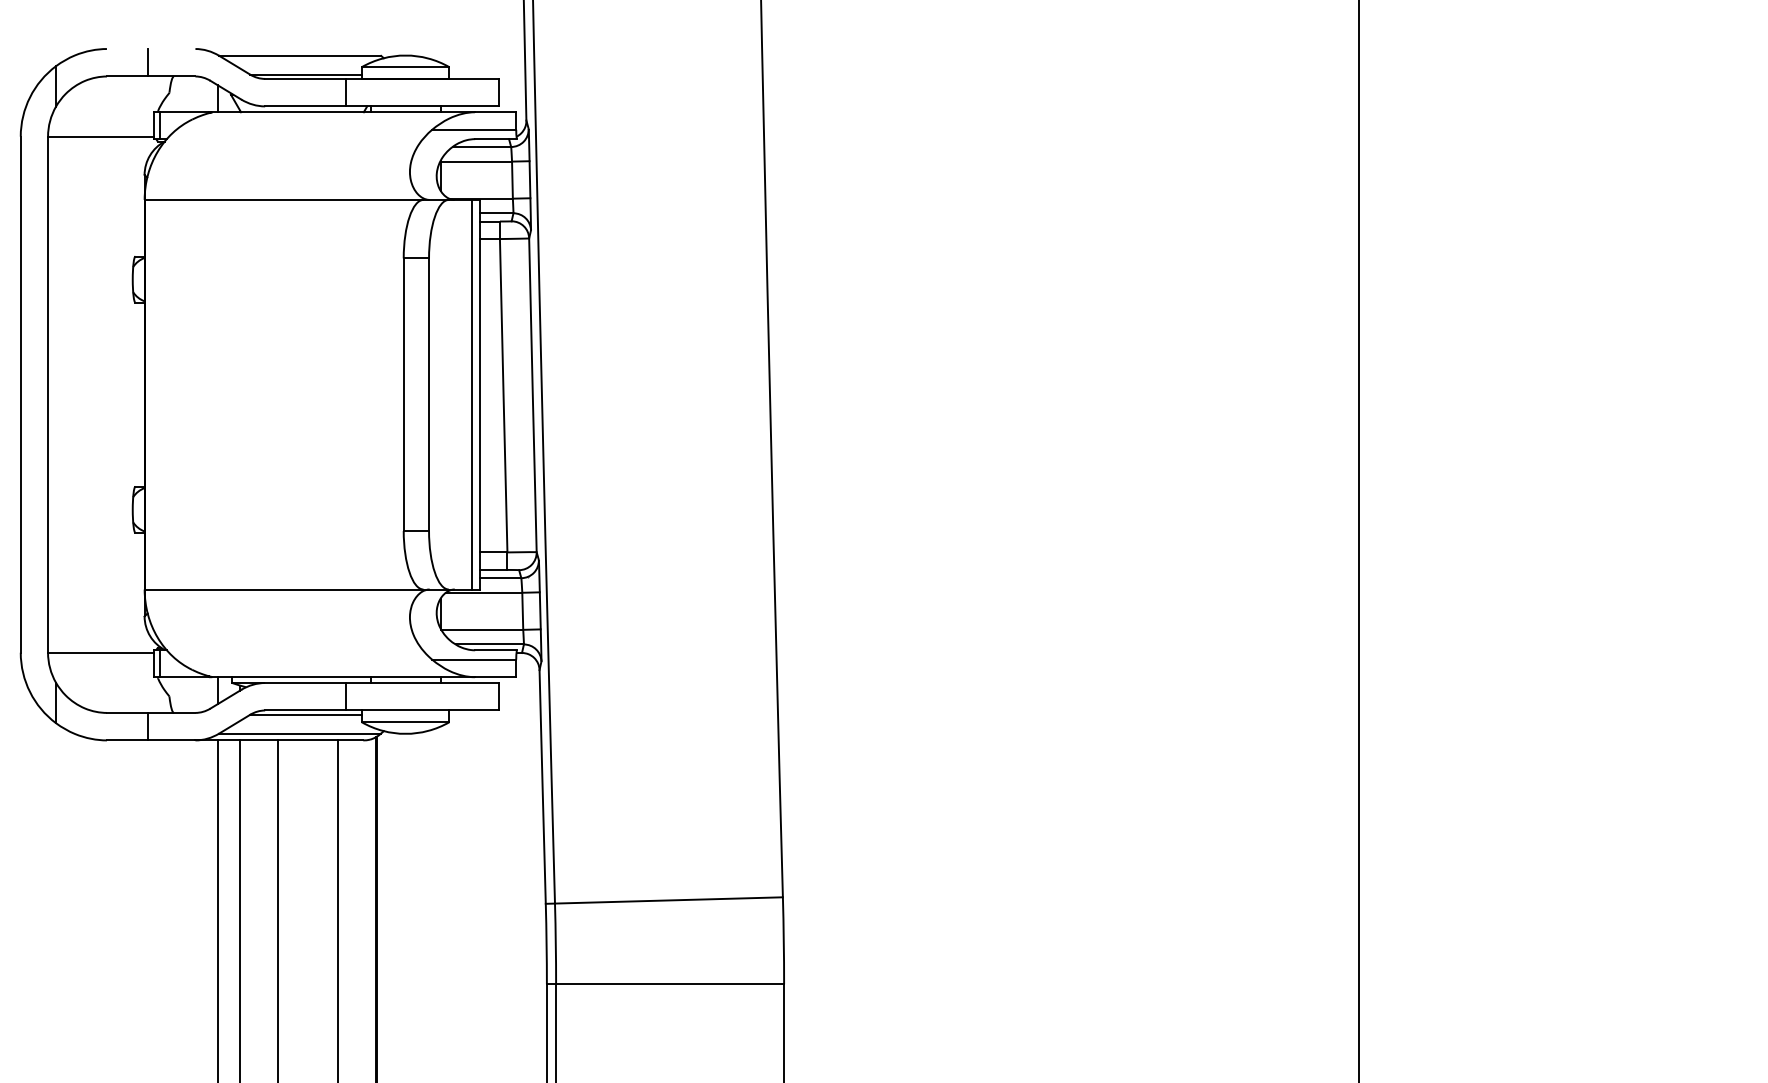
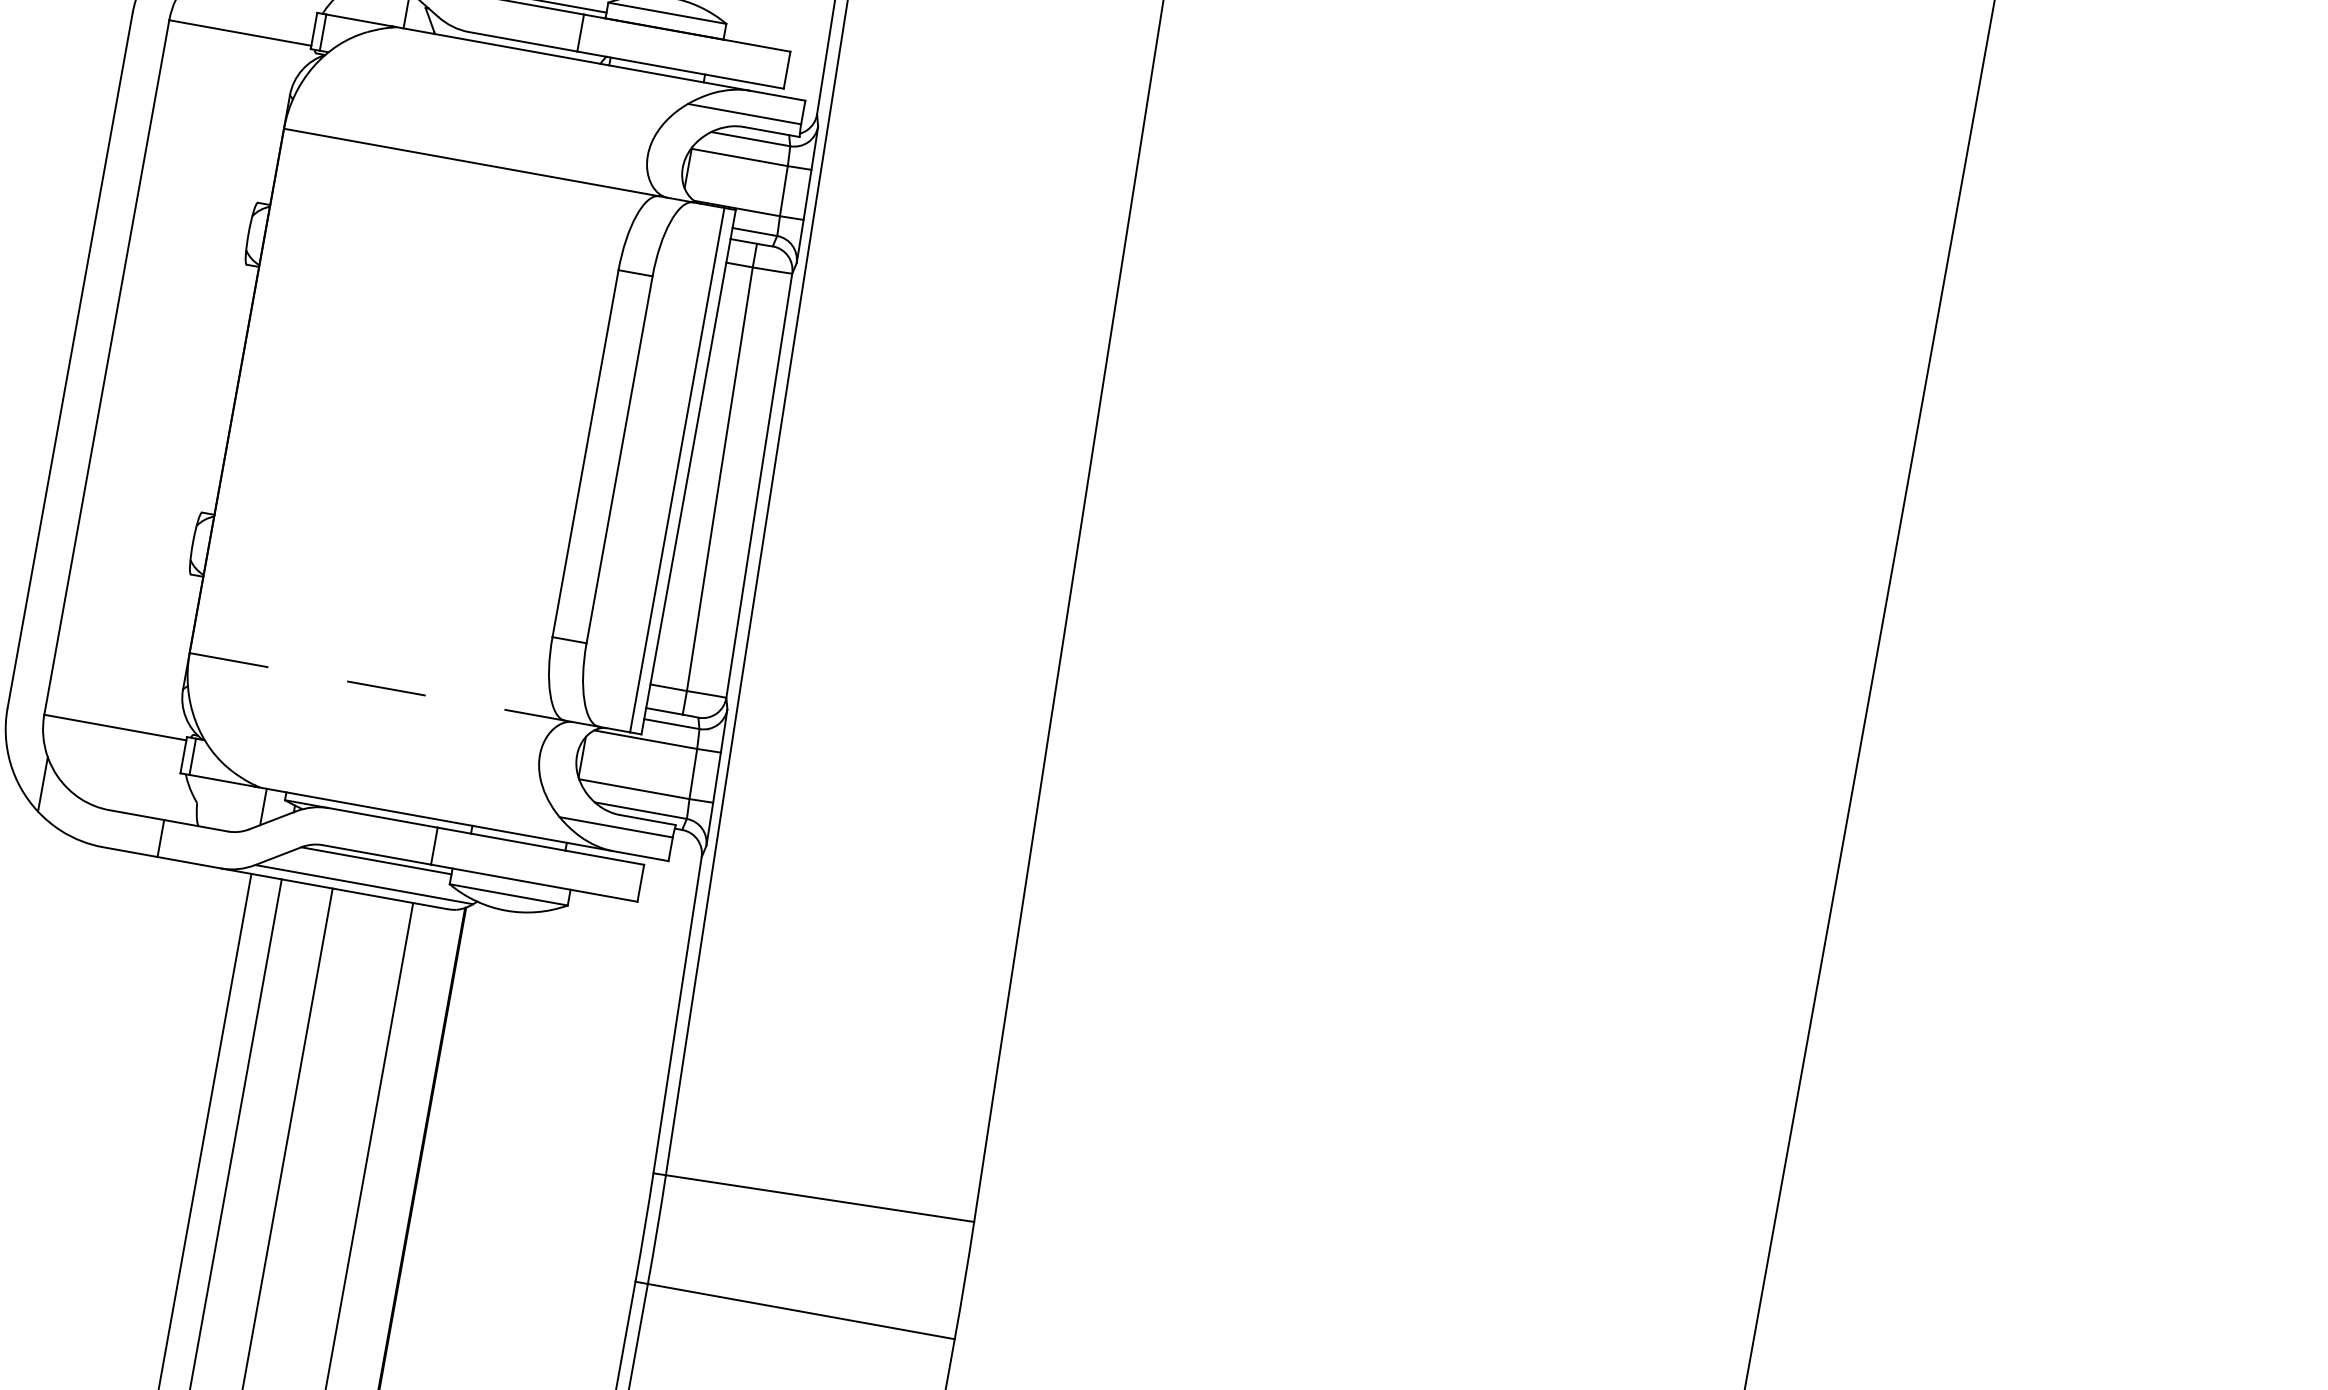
line: (284, 589) -> (377, 686), solid -> dashed

